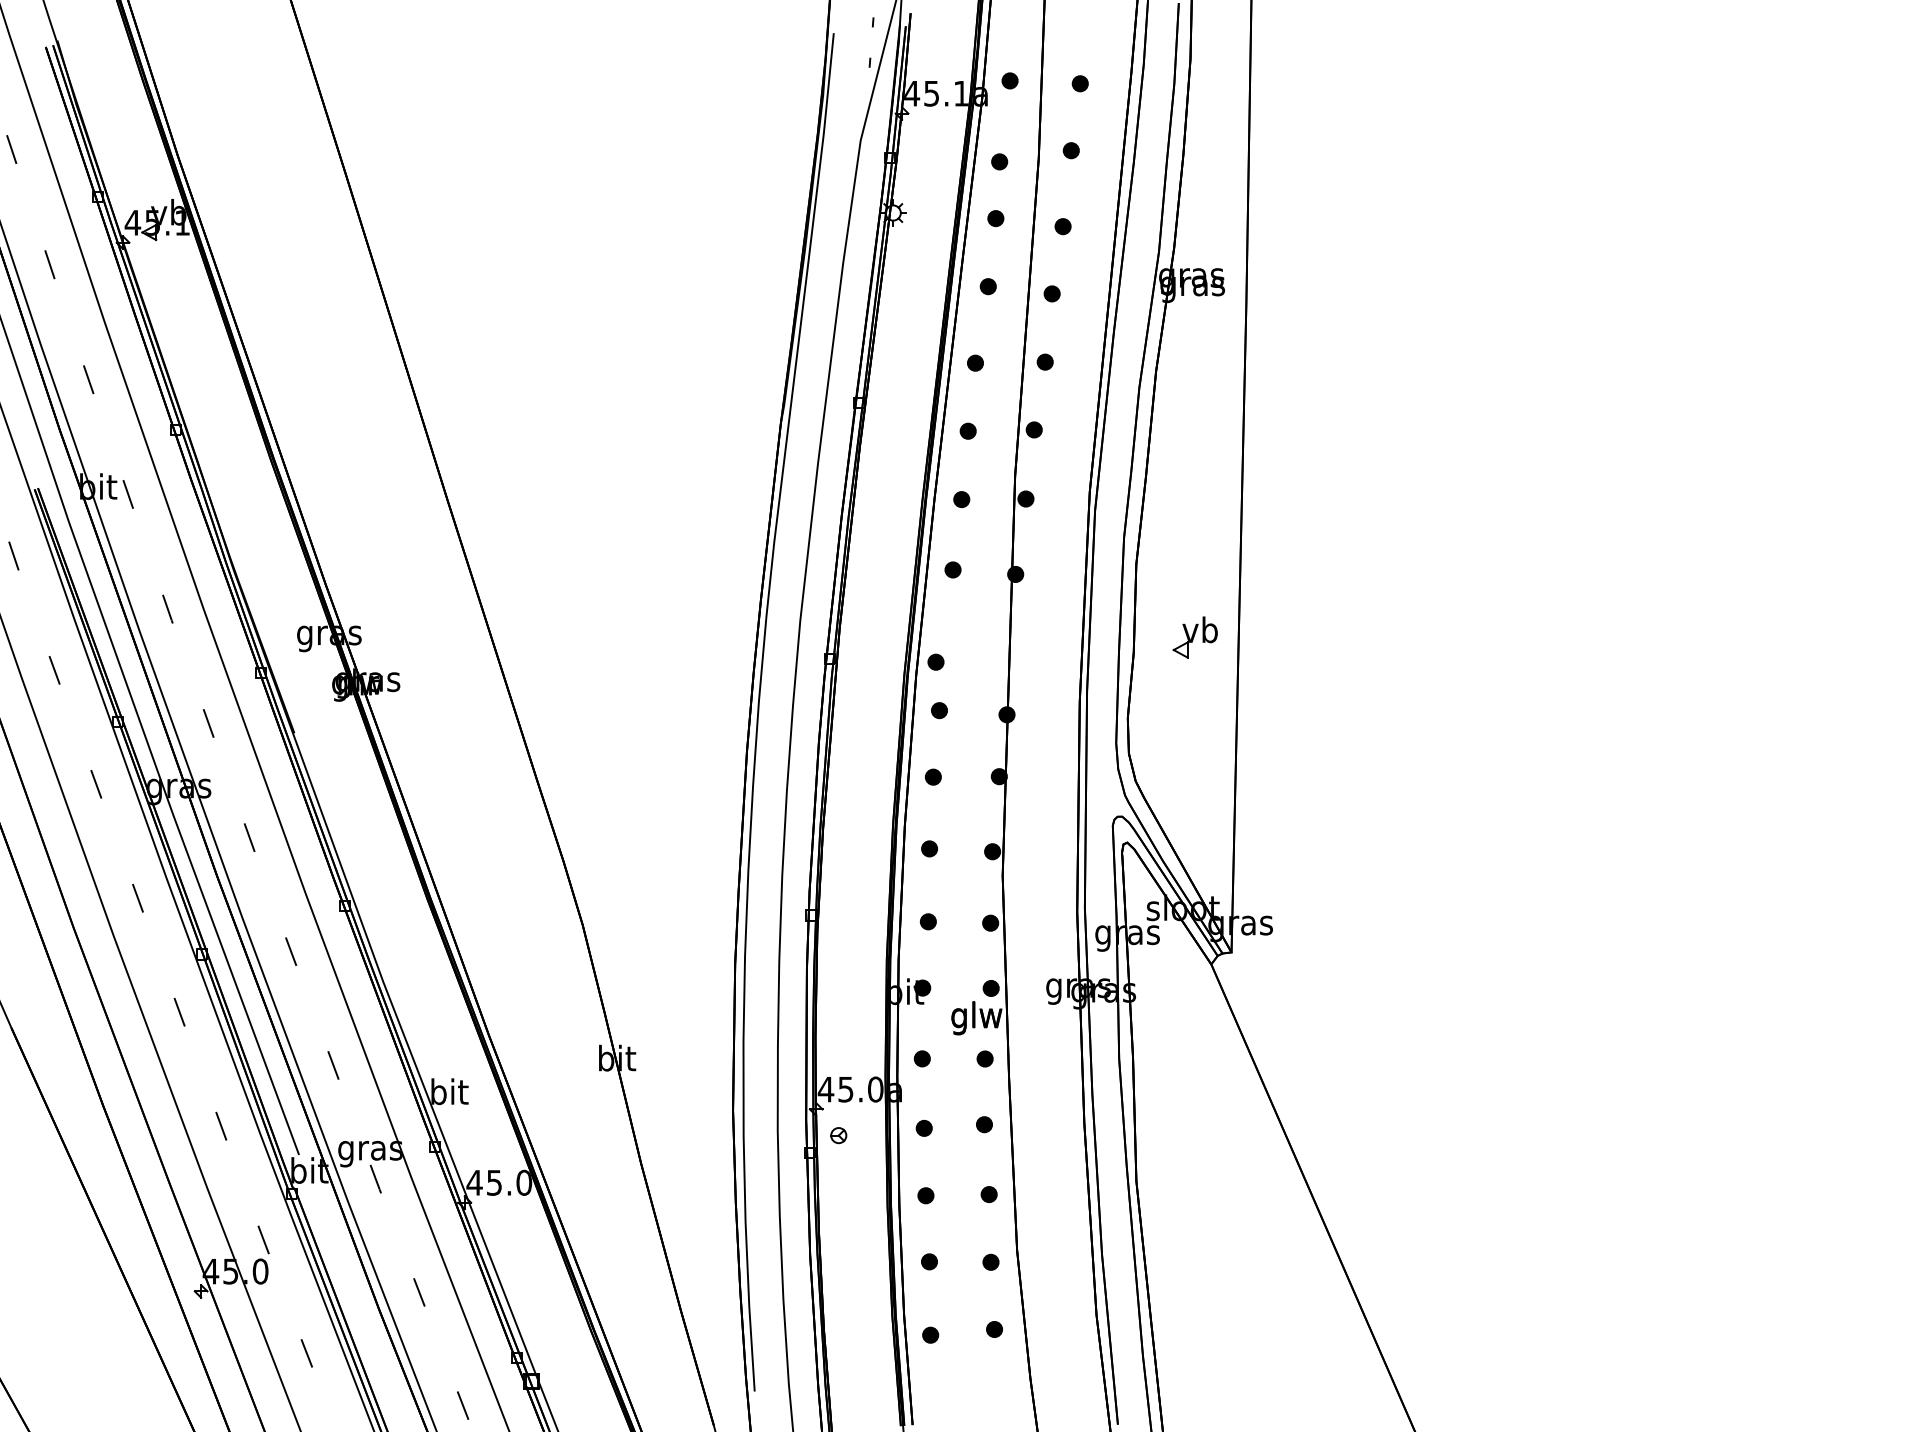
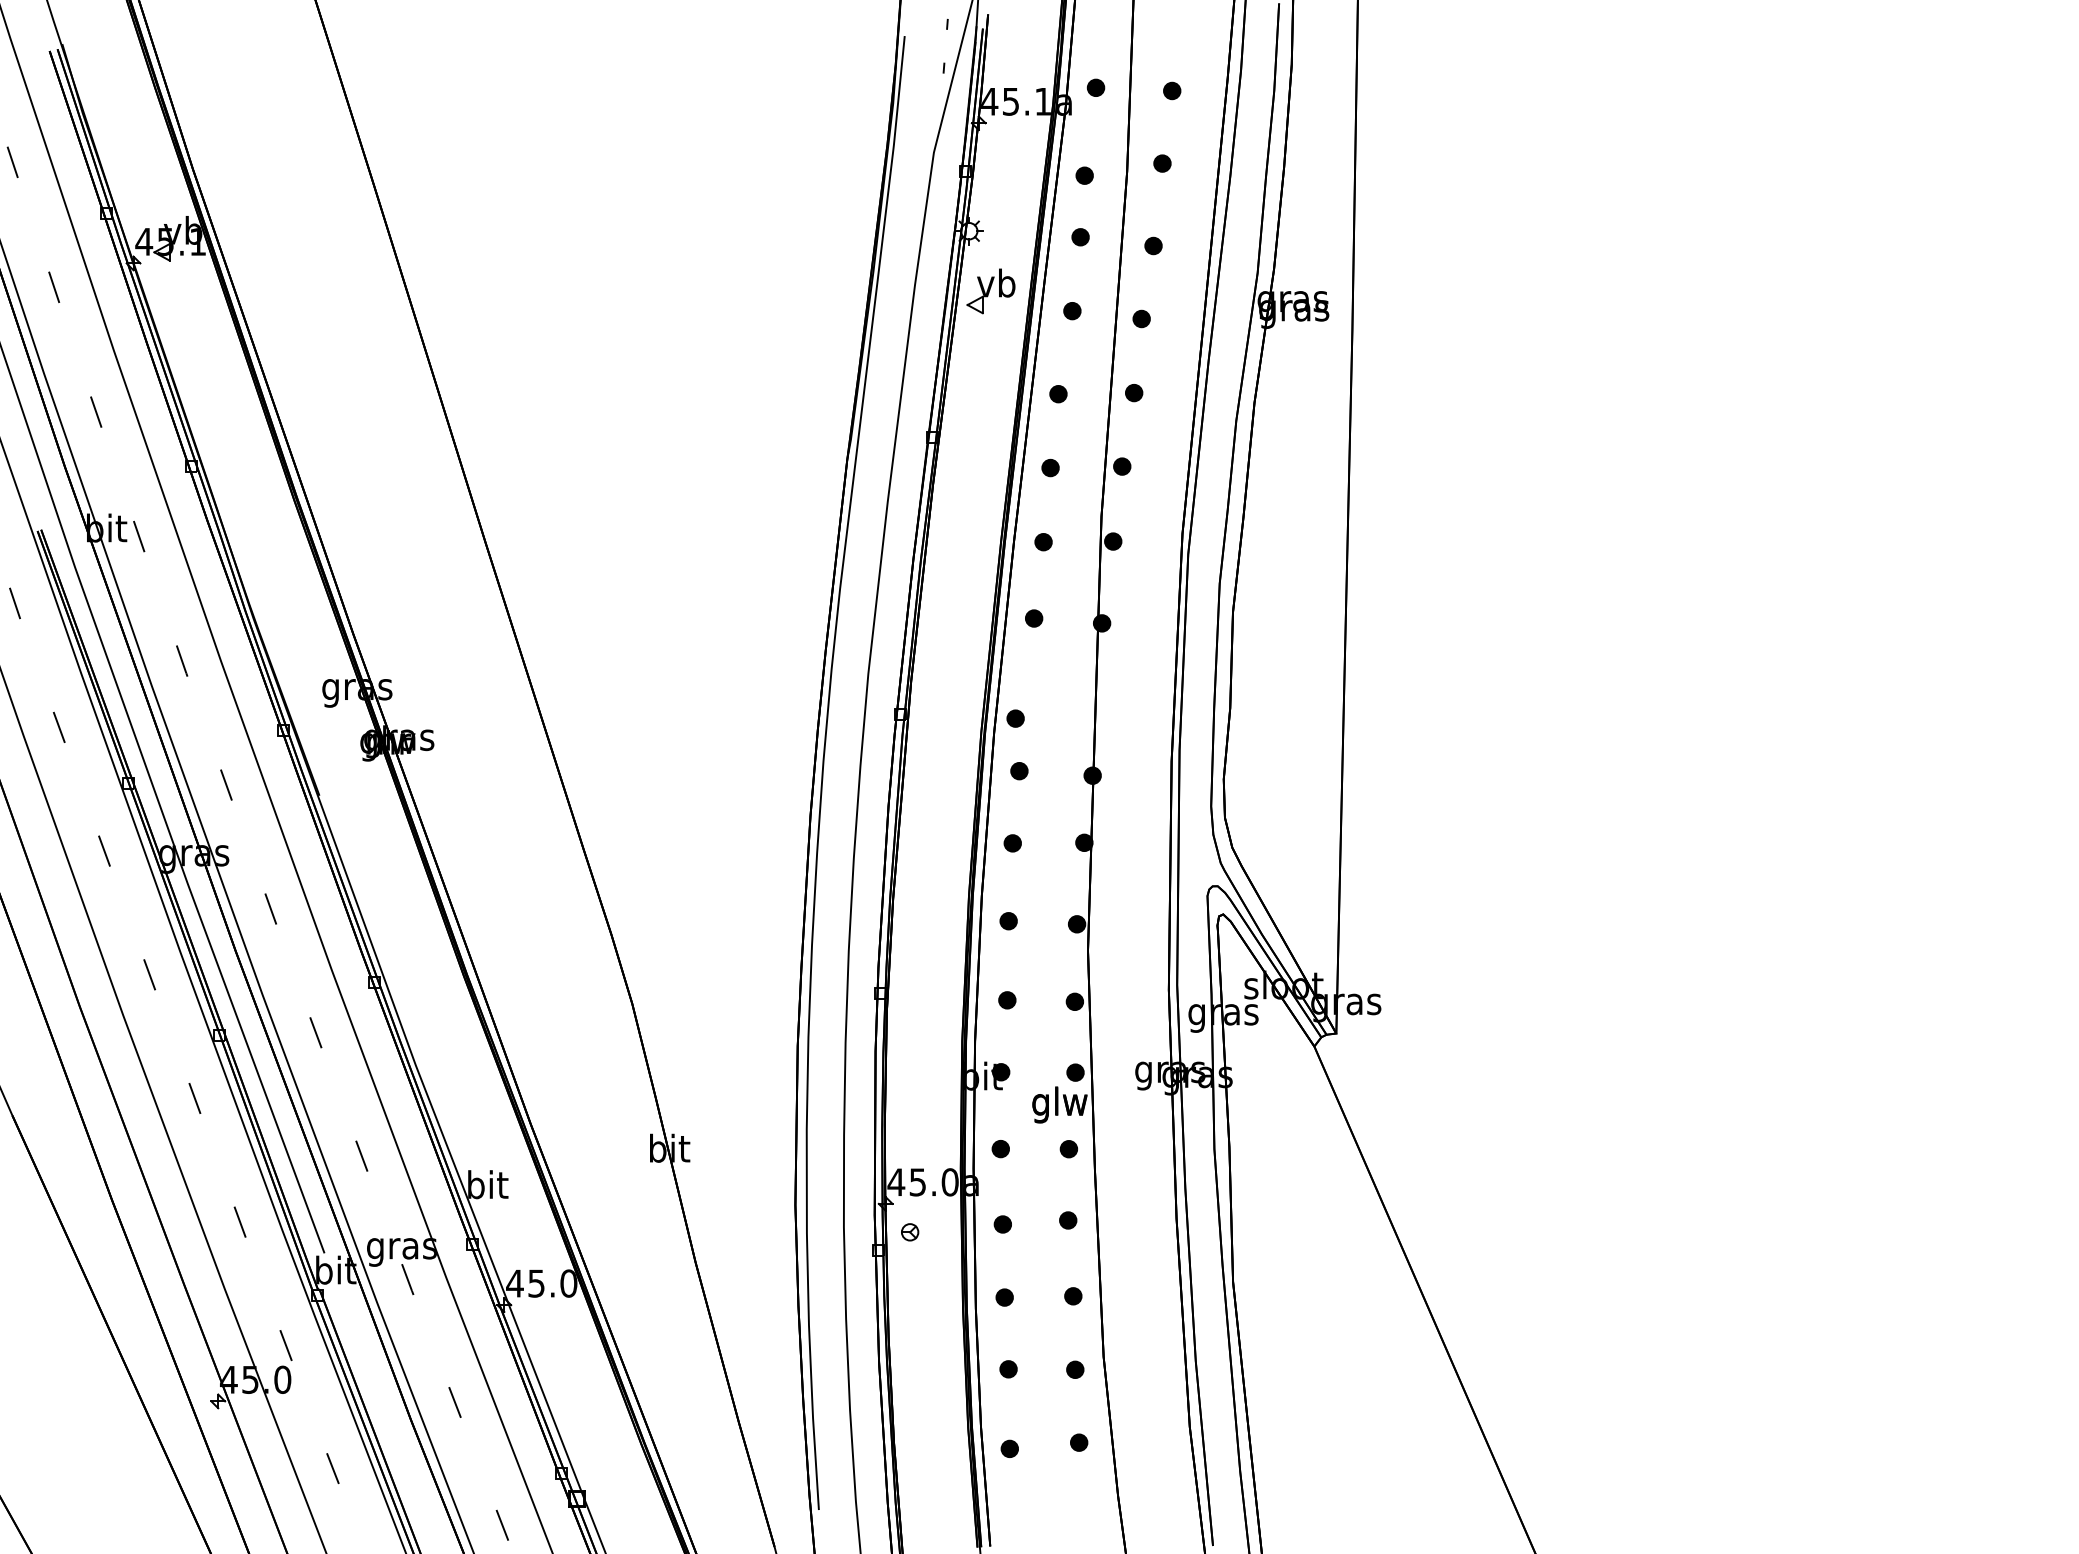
part: (1194, 637) -> (990, 291), moved

